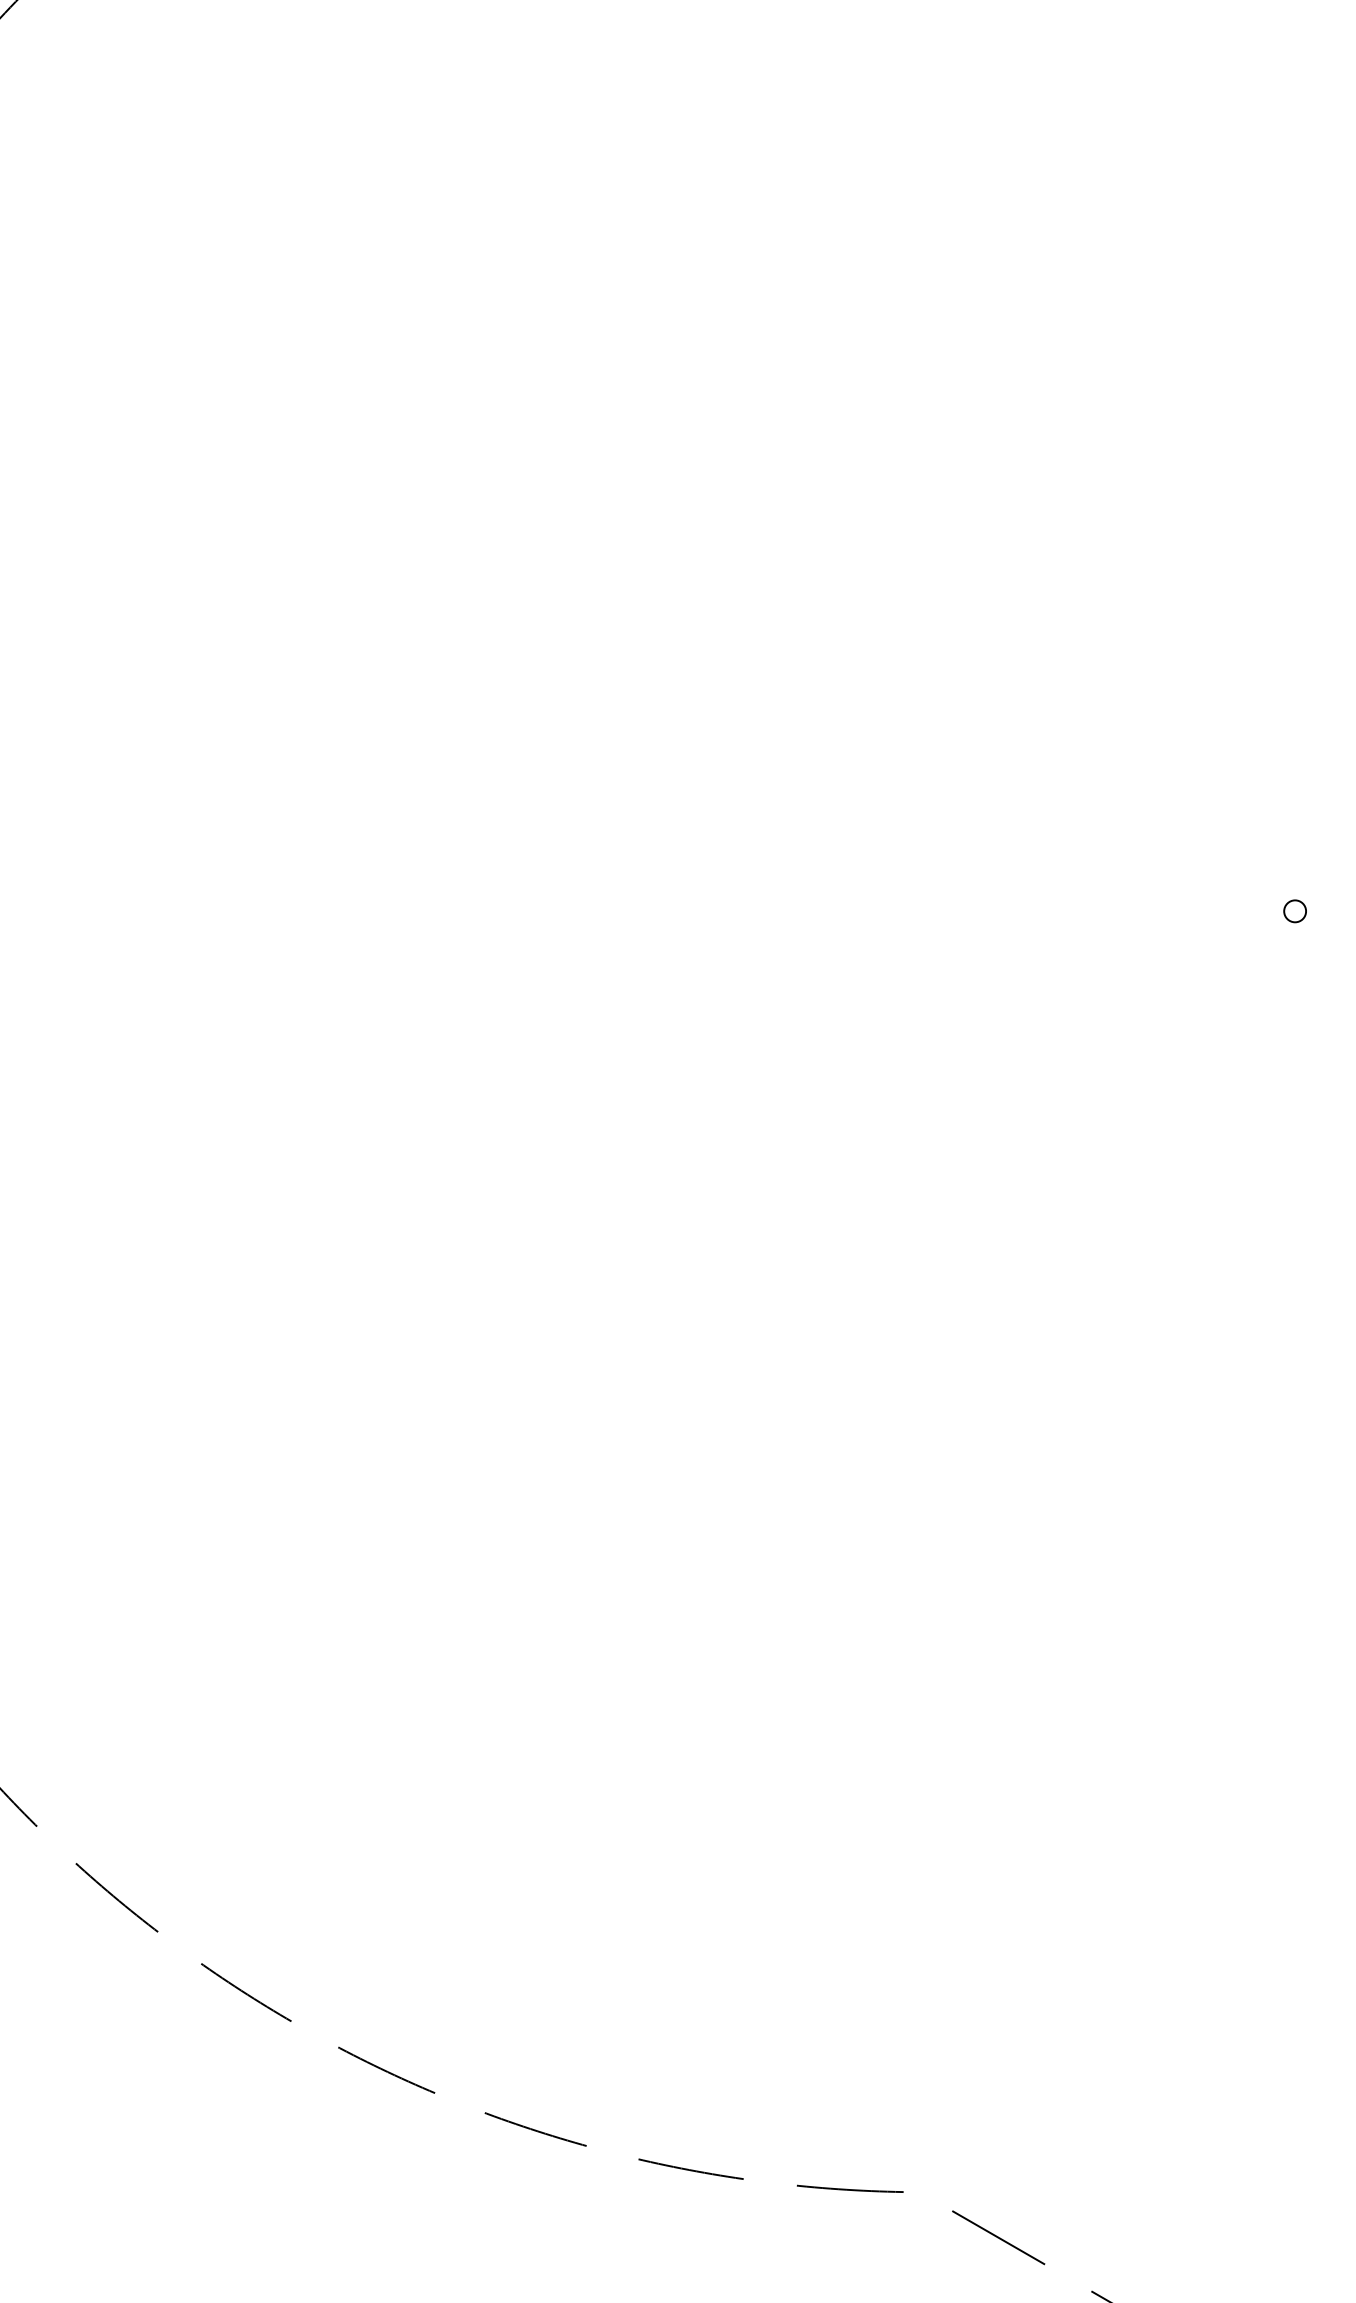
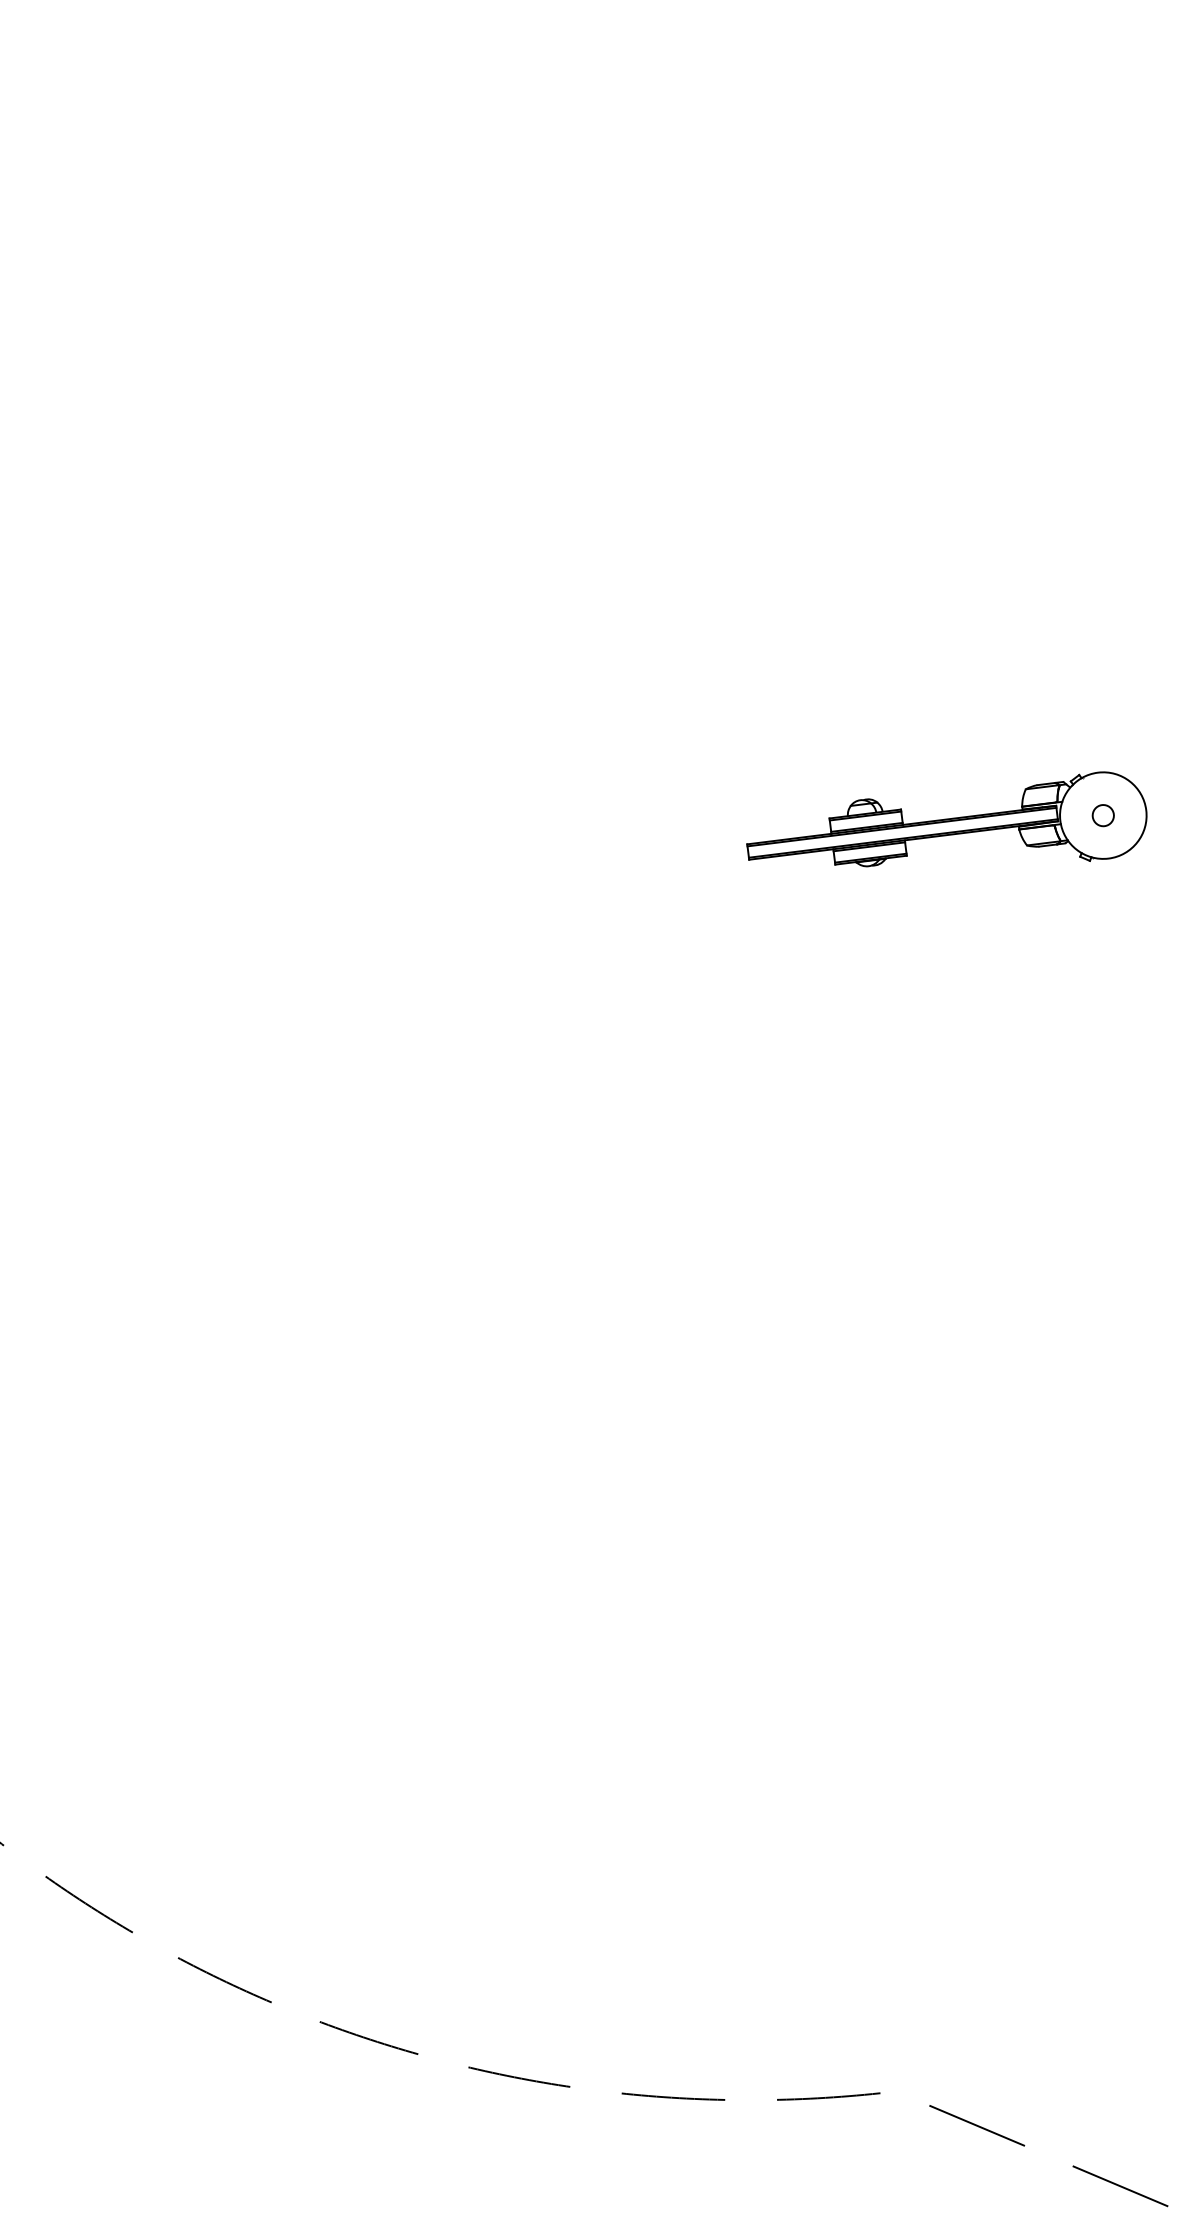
part: (1133, 910) -> (947, 834), added

